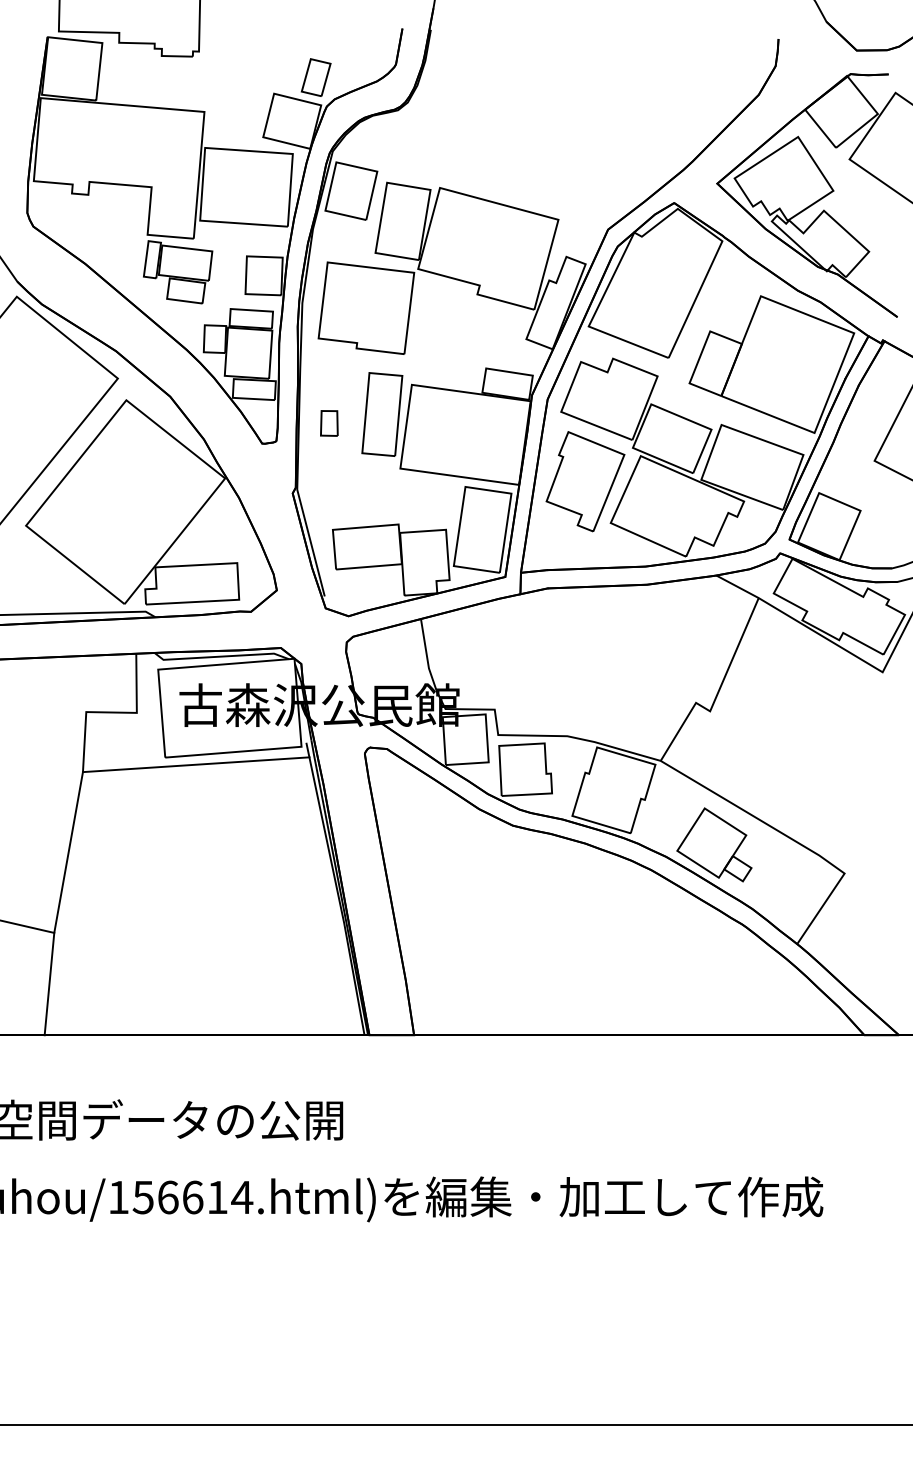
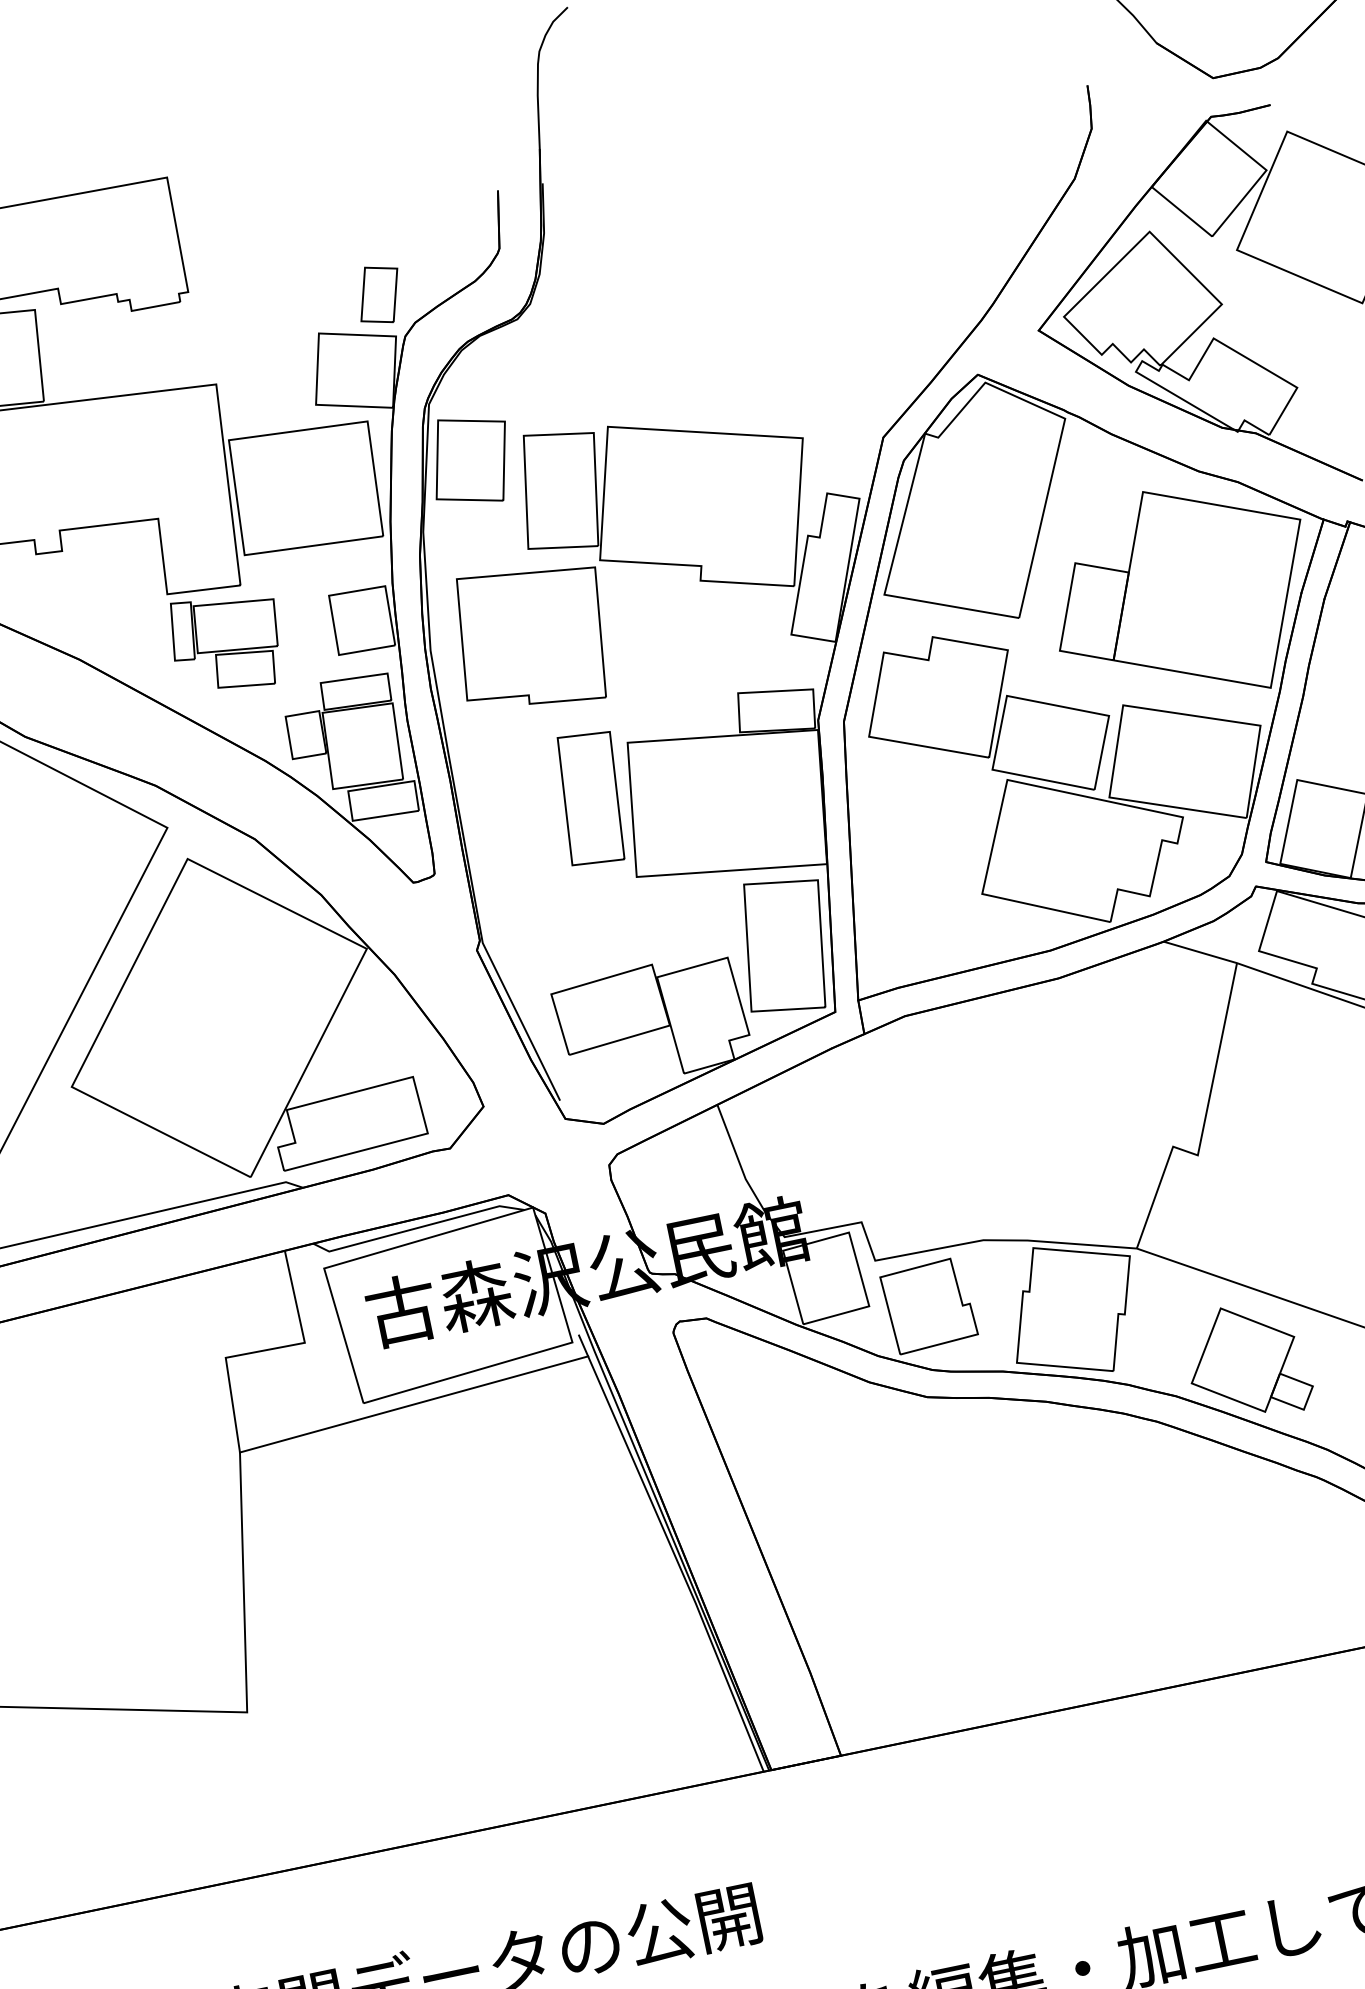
part: (329, 423) -> (511, 829), removed
part: (585, 481) -> (929, 837), removed
line: (49, 983) -> (256, 1792), removed

